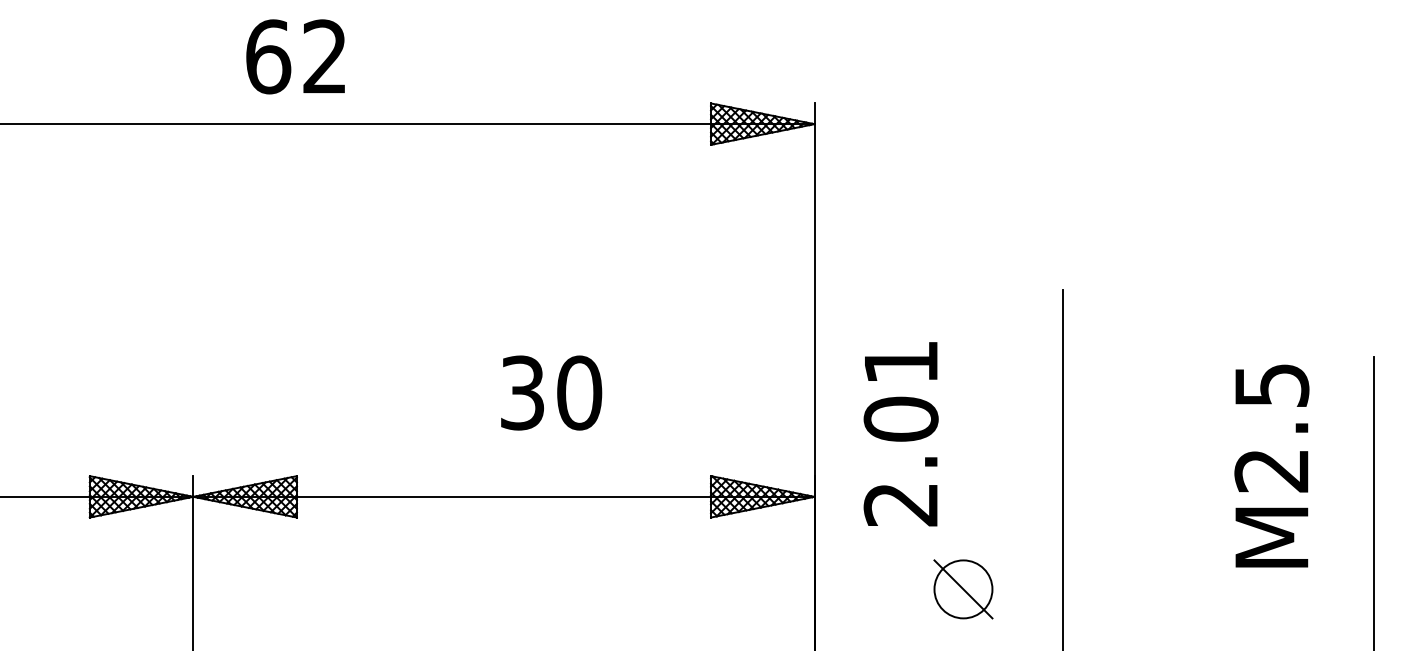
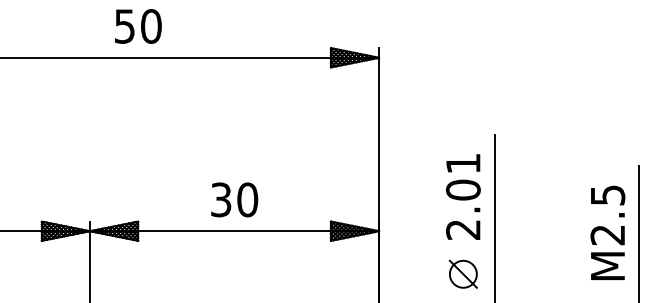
text: (295, 56) -> (137, 26), 62 -> 50
text: (551, 392) -> (234, 199), moved
text: (901, 432) -> (463, 196), moved
text: (1271, 465) -> (607, 232), moved
part: (961, 587) -> (462, 273), moved

